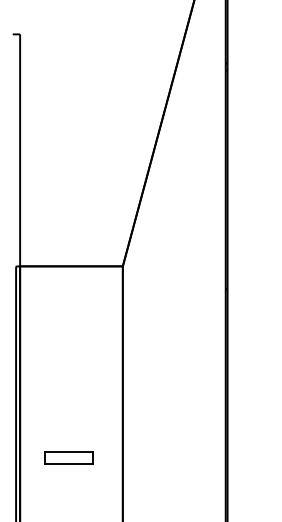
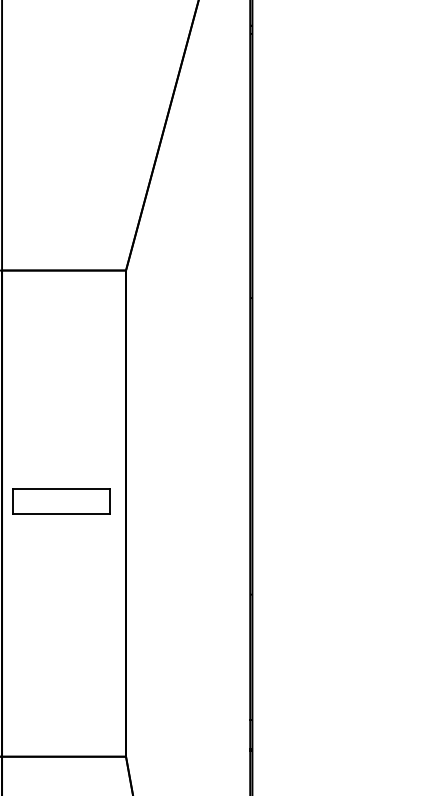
part: (69, 457) -> (61, 501), size x1.67

